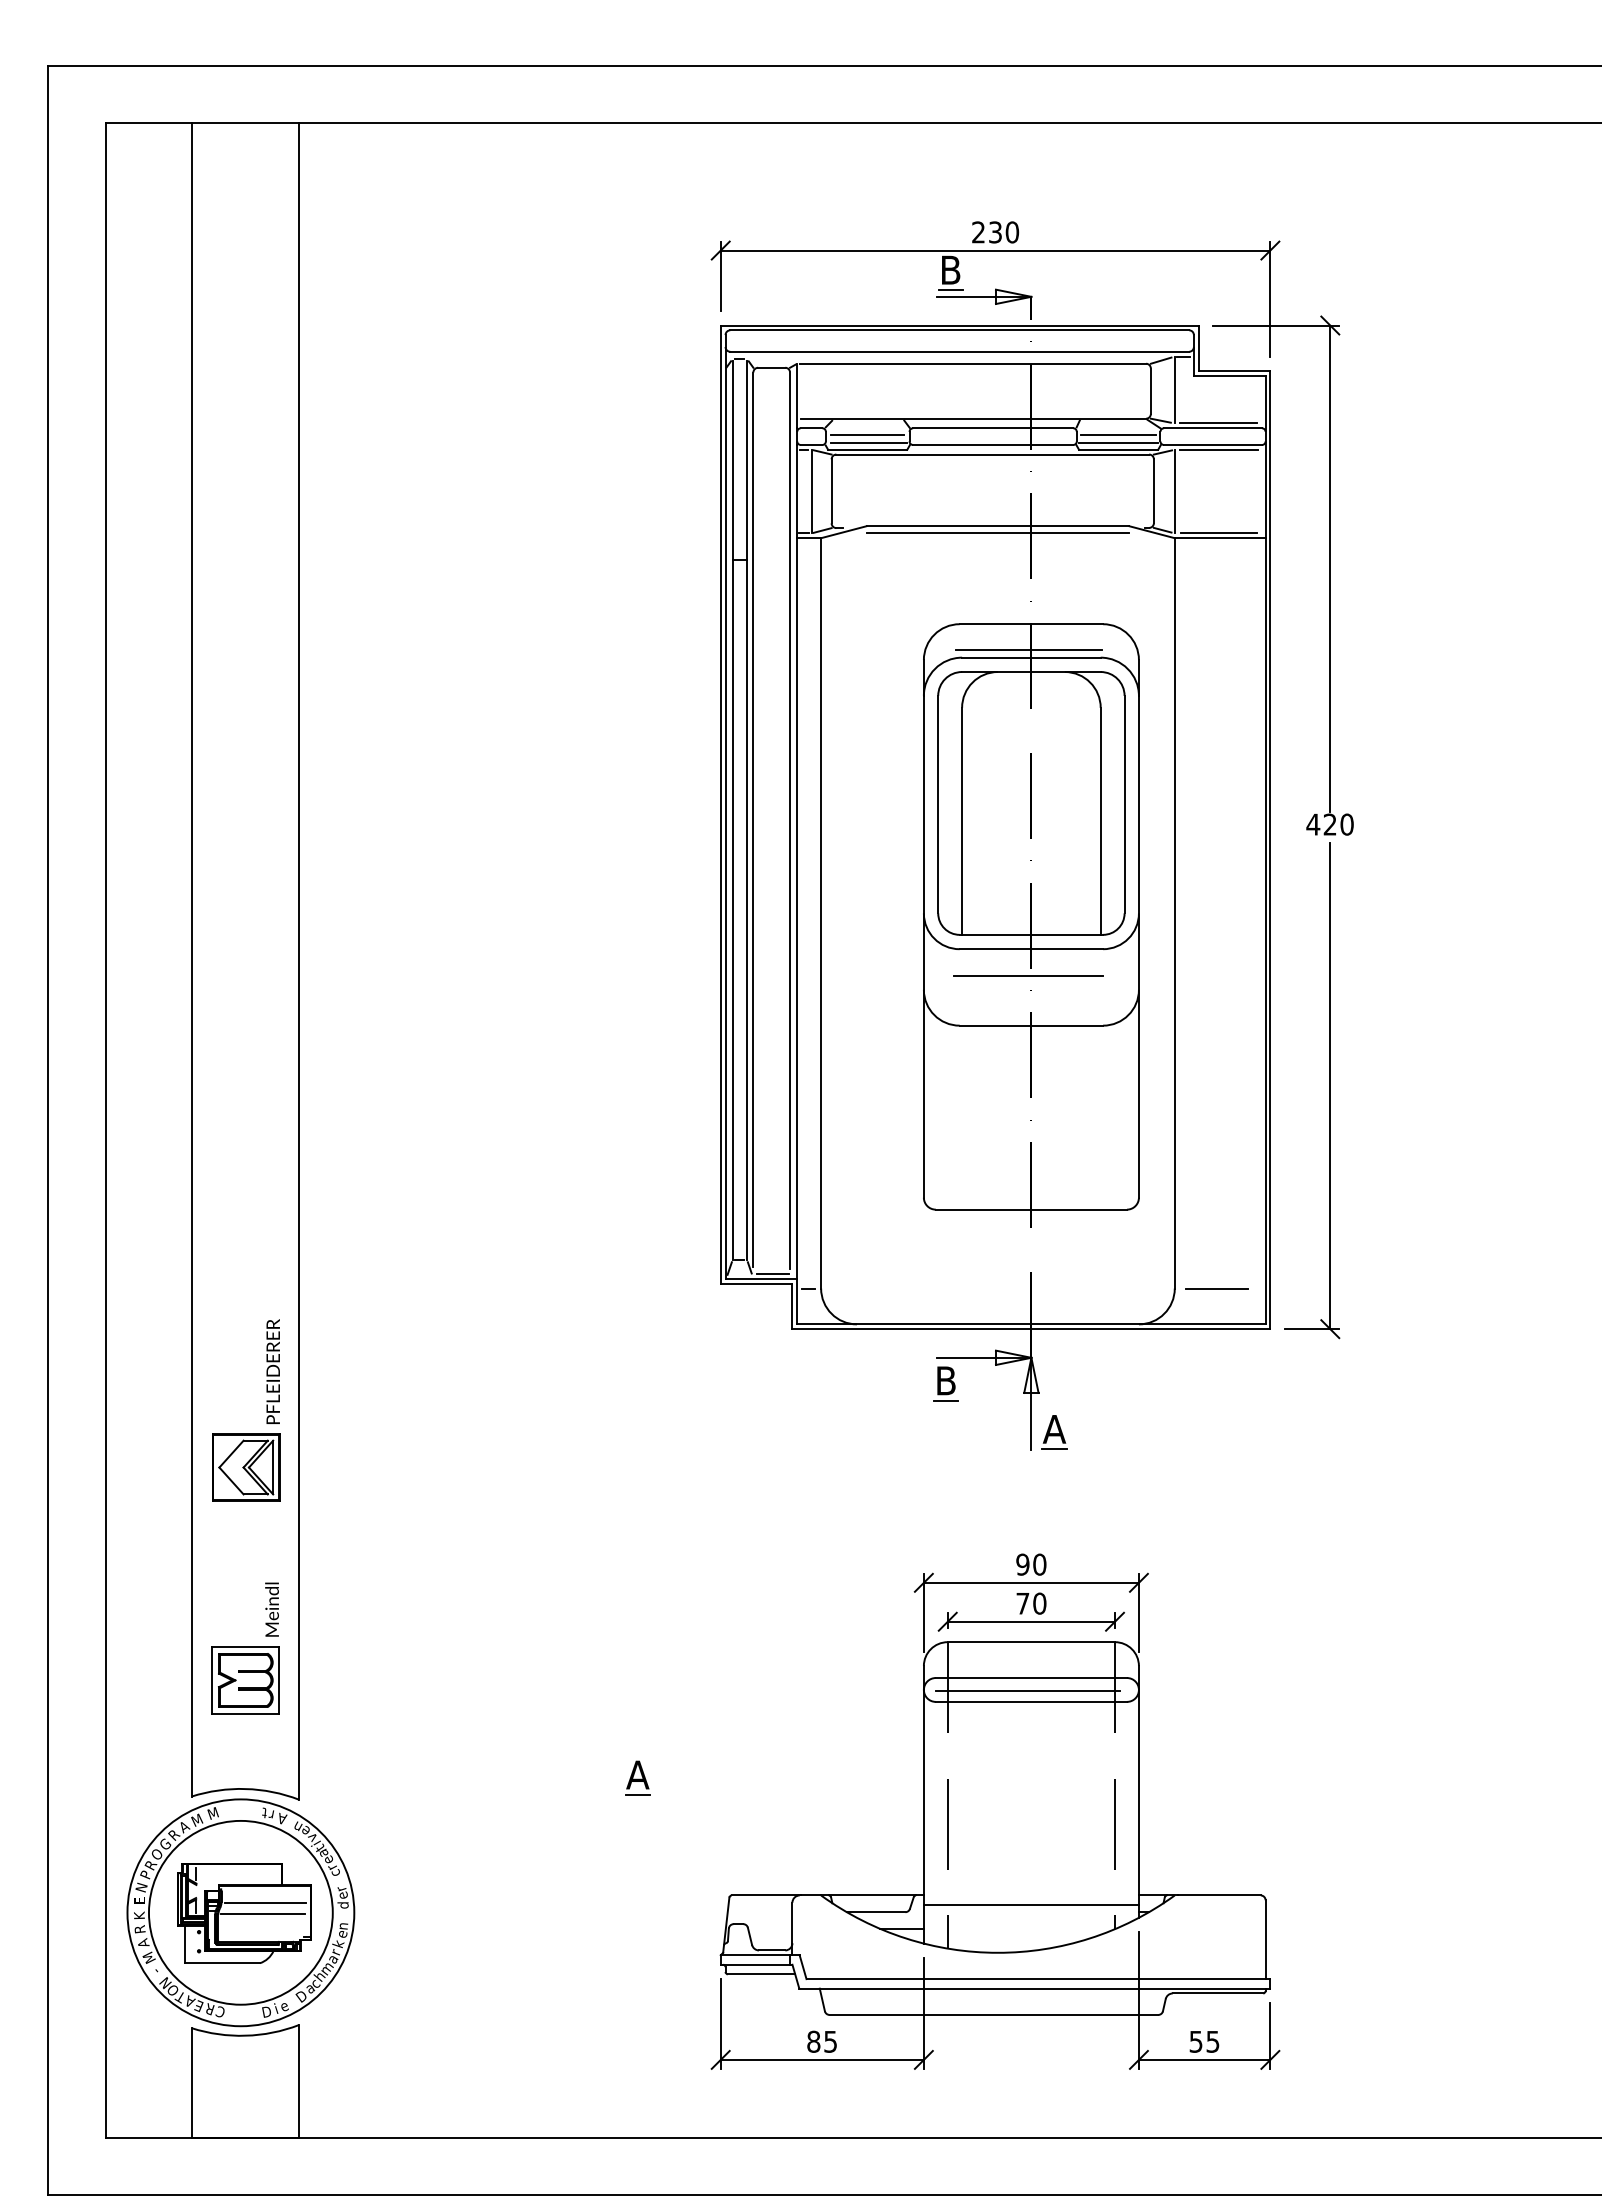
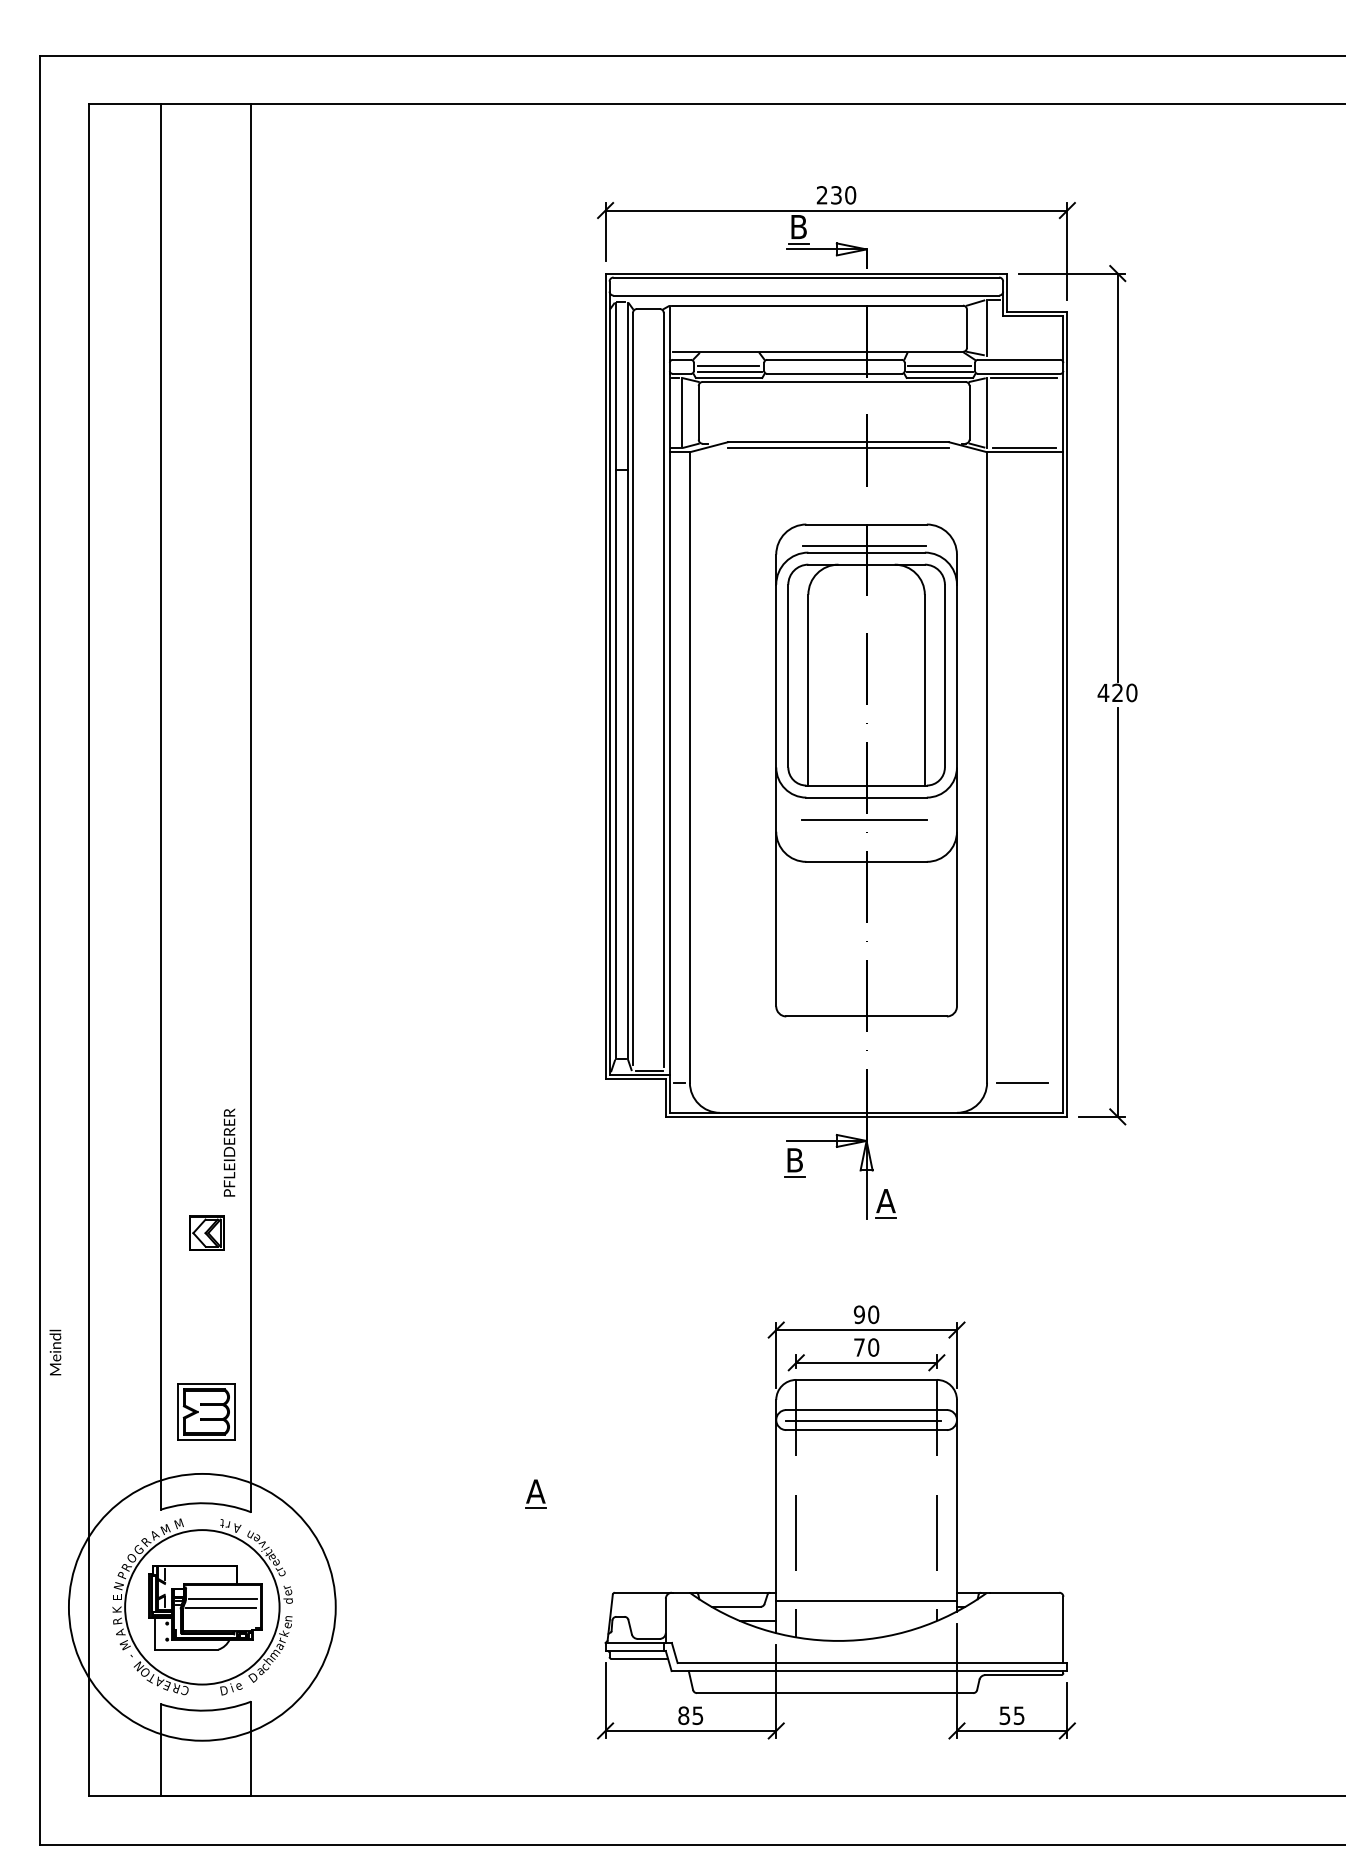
line: (1218, 423) -> (1023, 355), removed
part: (246, 1467) -> (207, 1233), size x0.6
text: (271, 1609) -> (54, 1352), moved
circle: (240, 1912) -> (202, 1607), size x1.4

